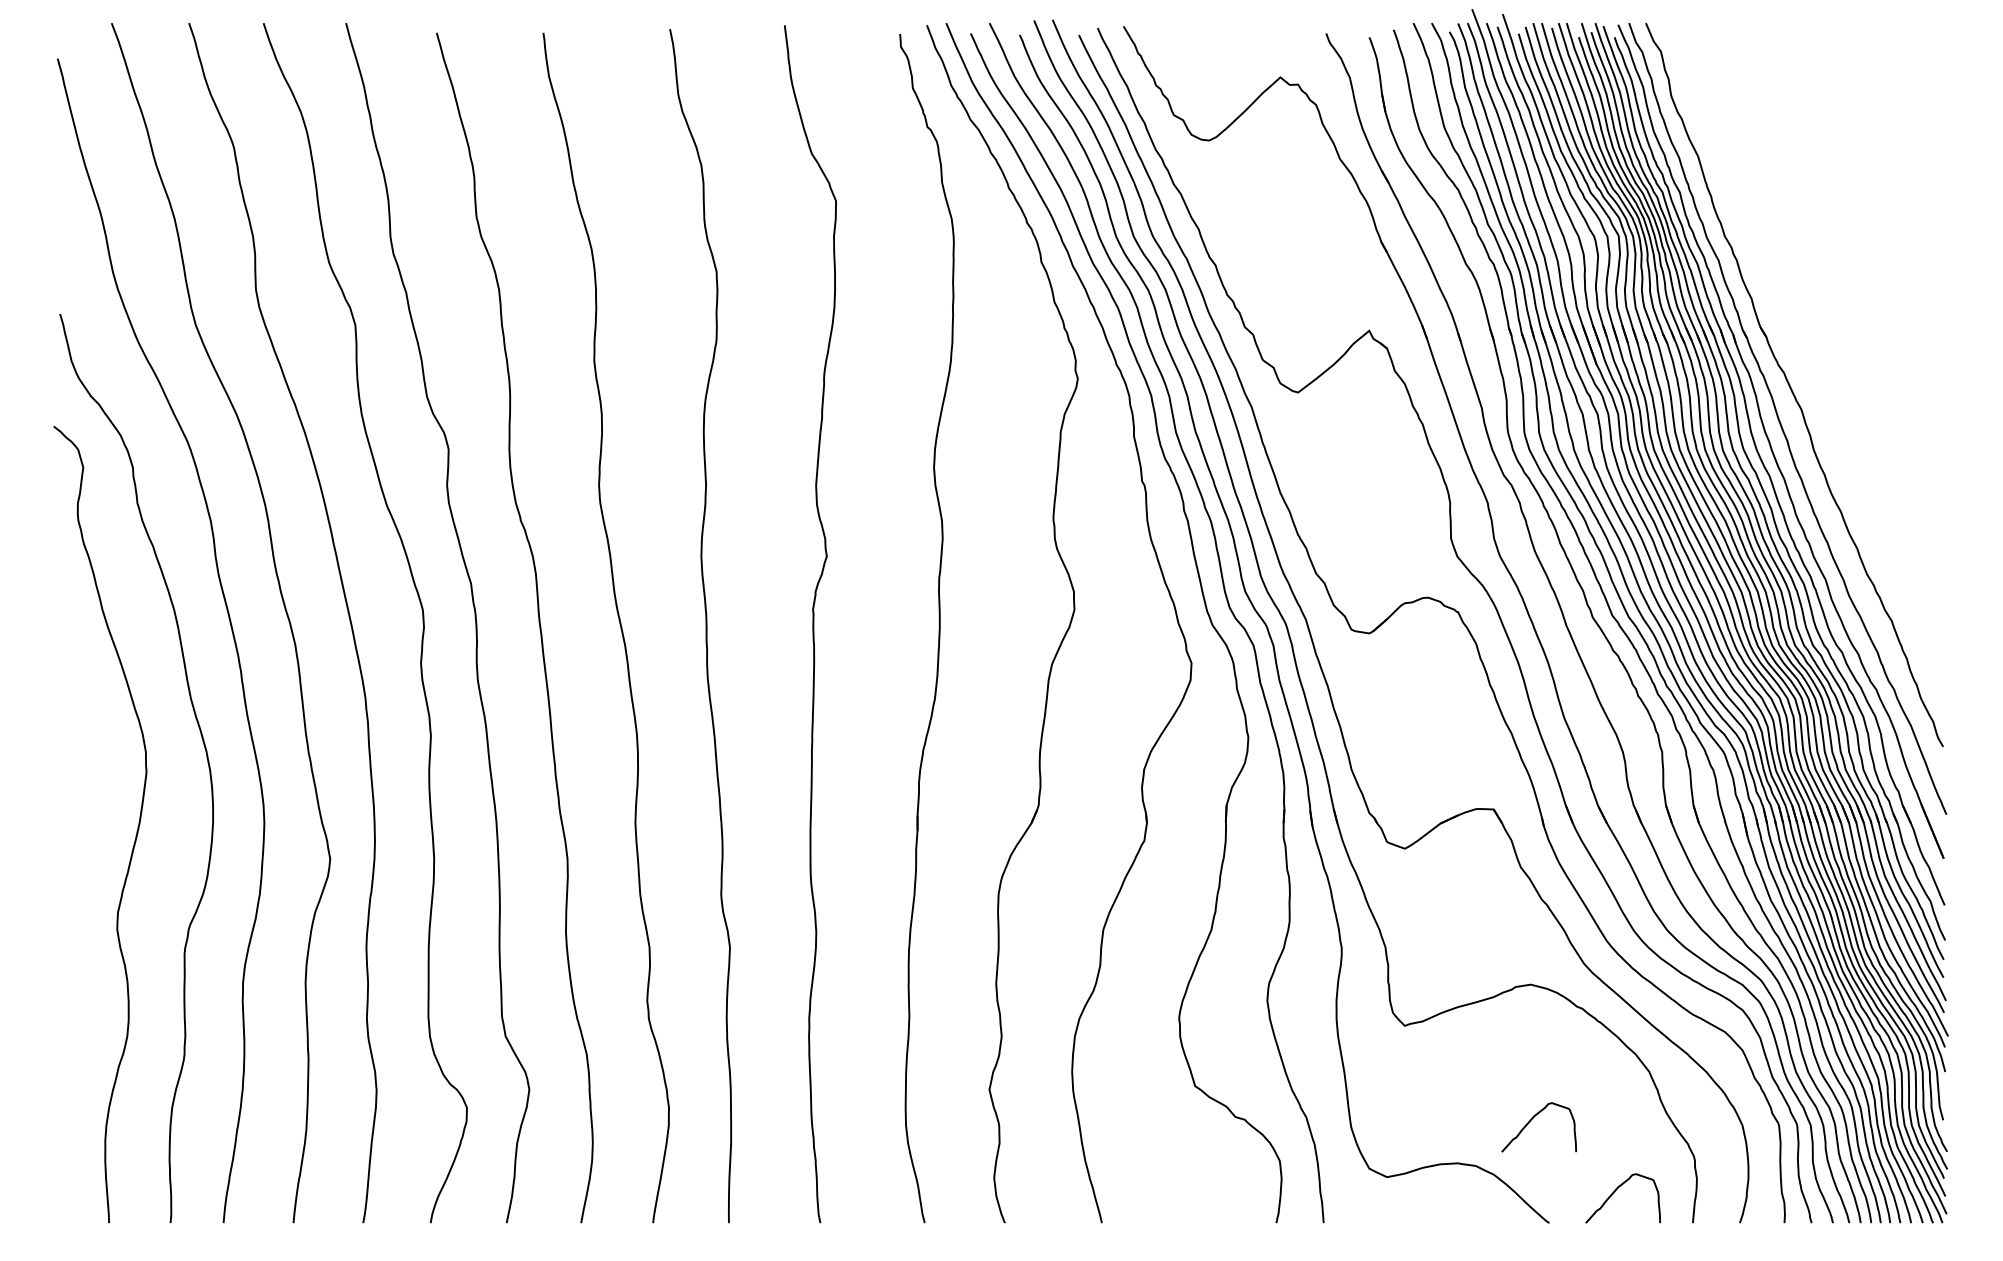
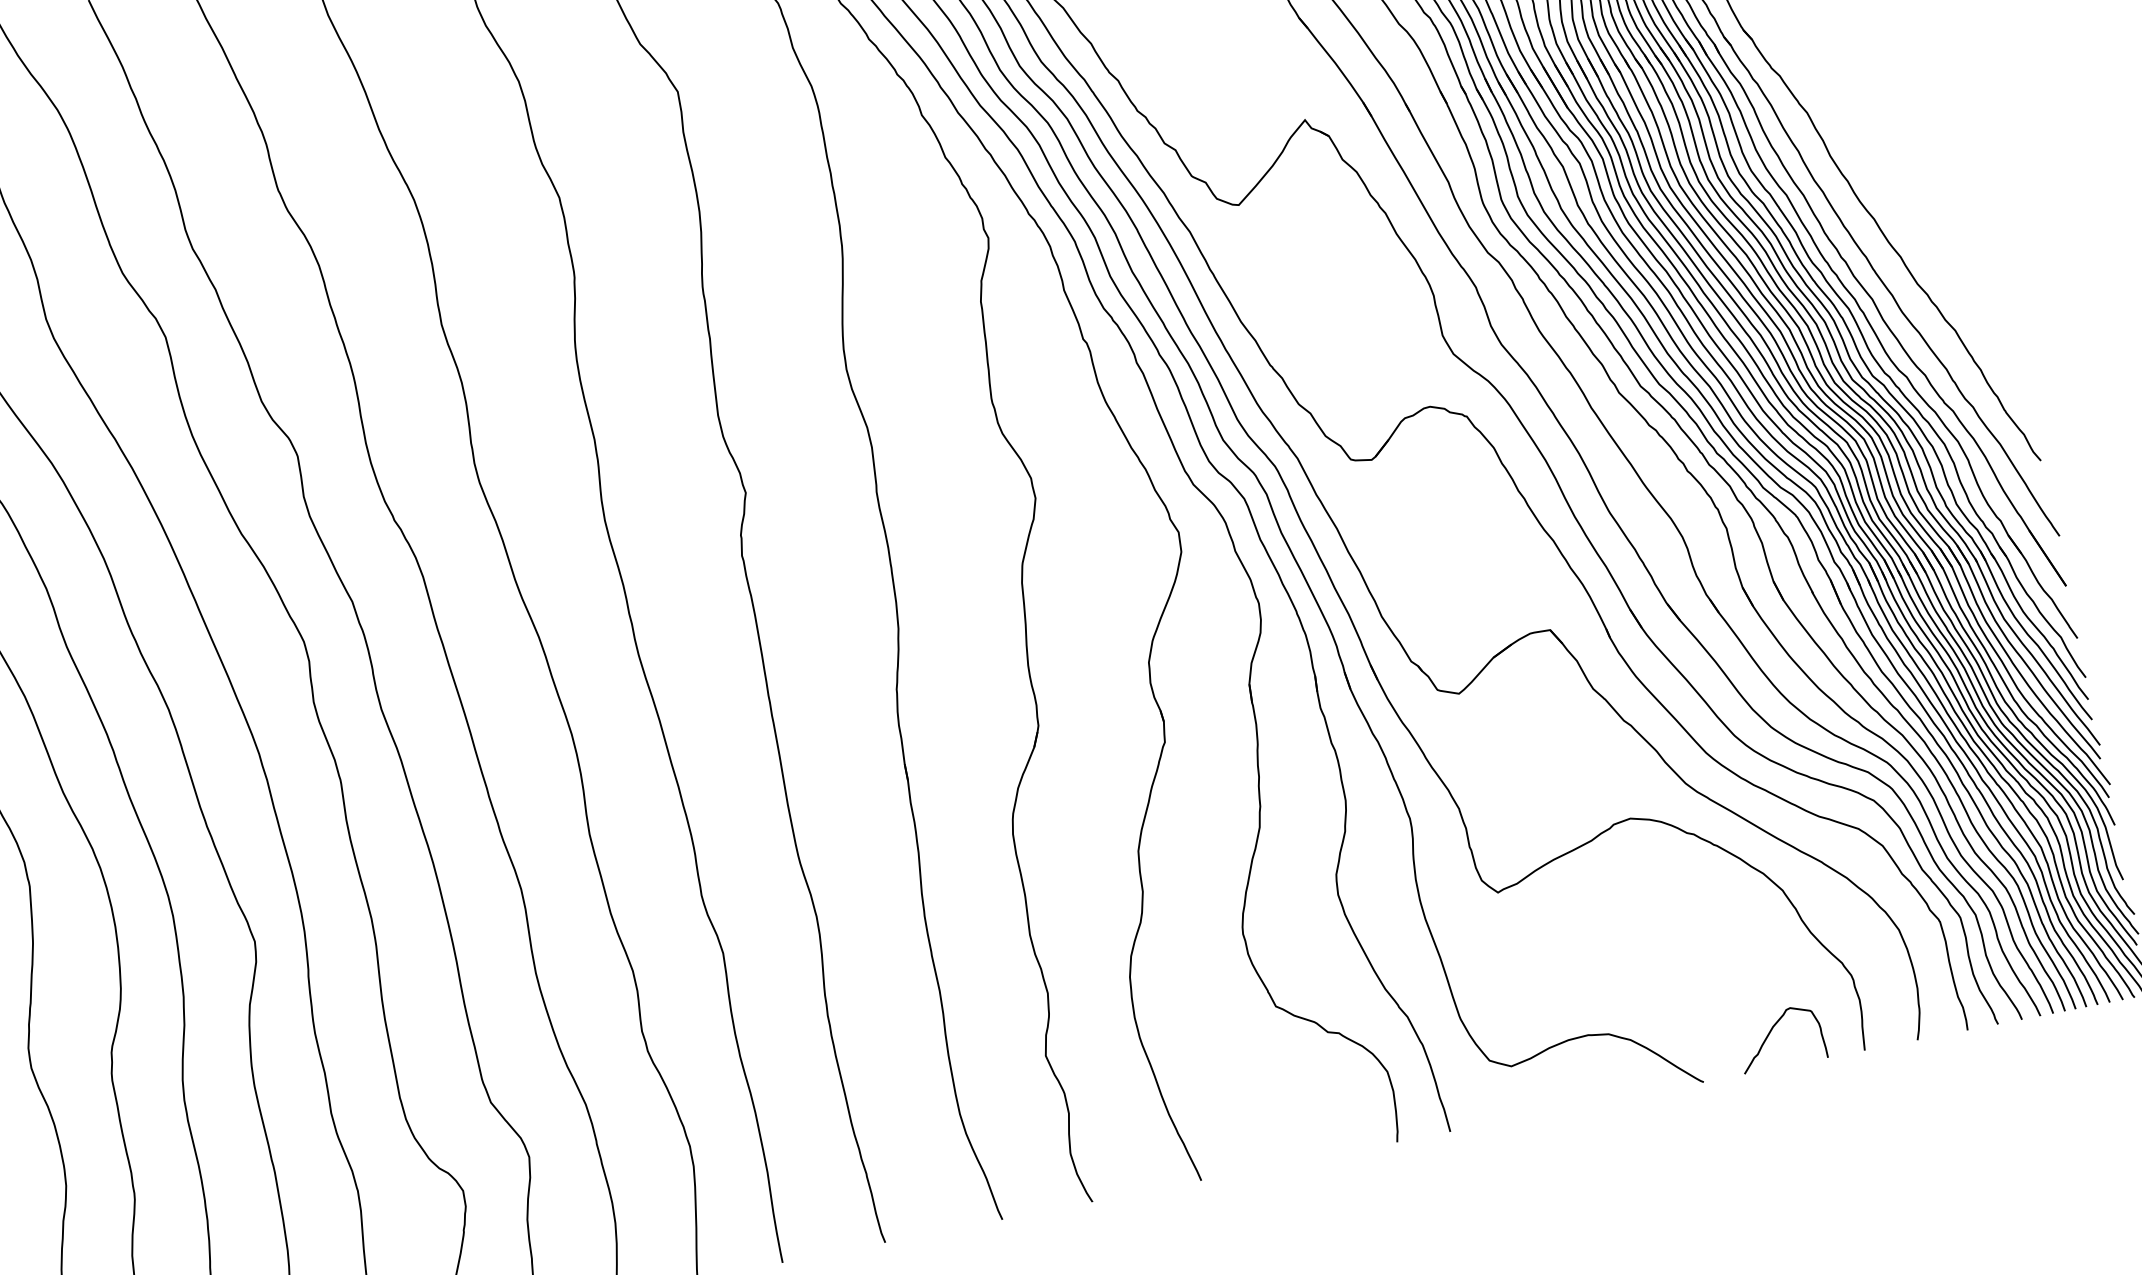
curve: (1530, 1122) -> (1660, 973), removed

